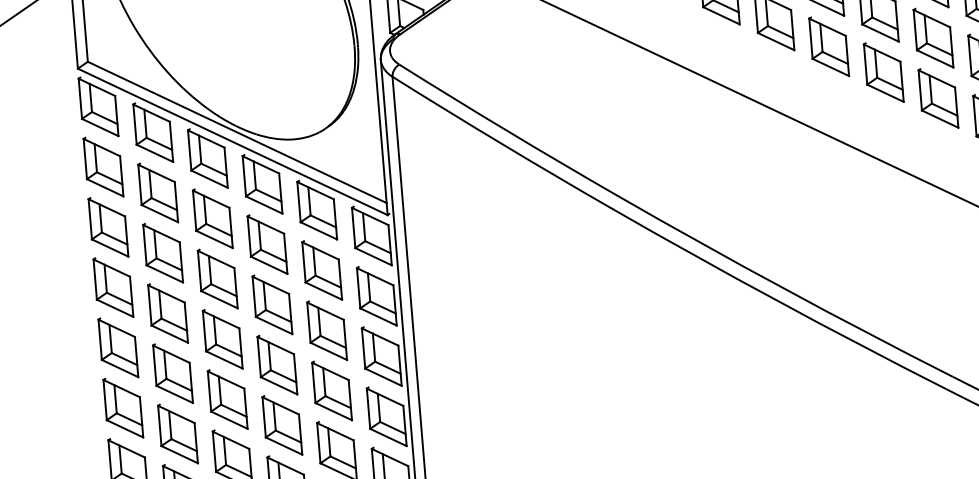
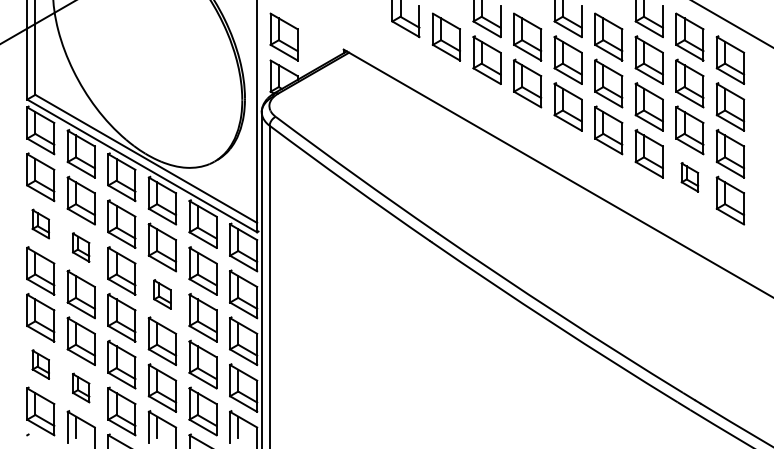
part: (937, 98) -> (689, 177), size x0.6
part: (108, 226) -> (40, 223), size x0.6
part: (162, 253) -> (80, 247), size x0.6
part: (272, 305) -> (162, 294), size x0.6
part: (122, 408) -> (40, 364), size x0.6
part: (176, 433) -> (80, 387), size x0.6

